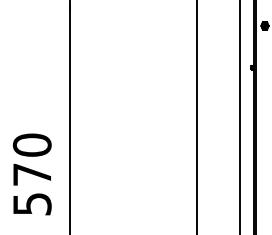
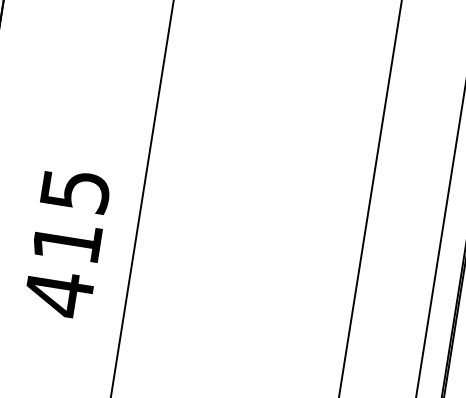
text: (31, 174) -> (65, 241), 570 -> 415

